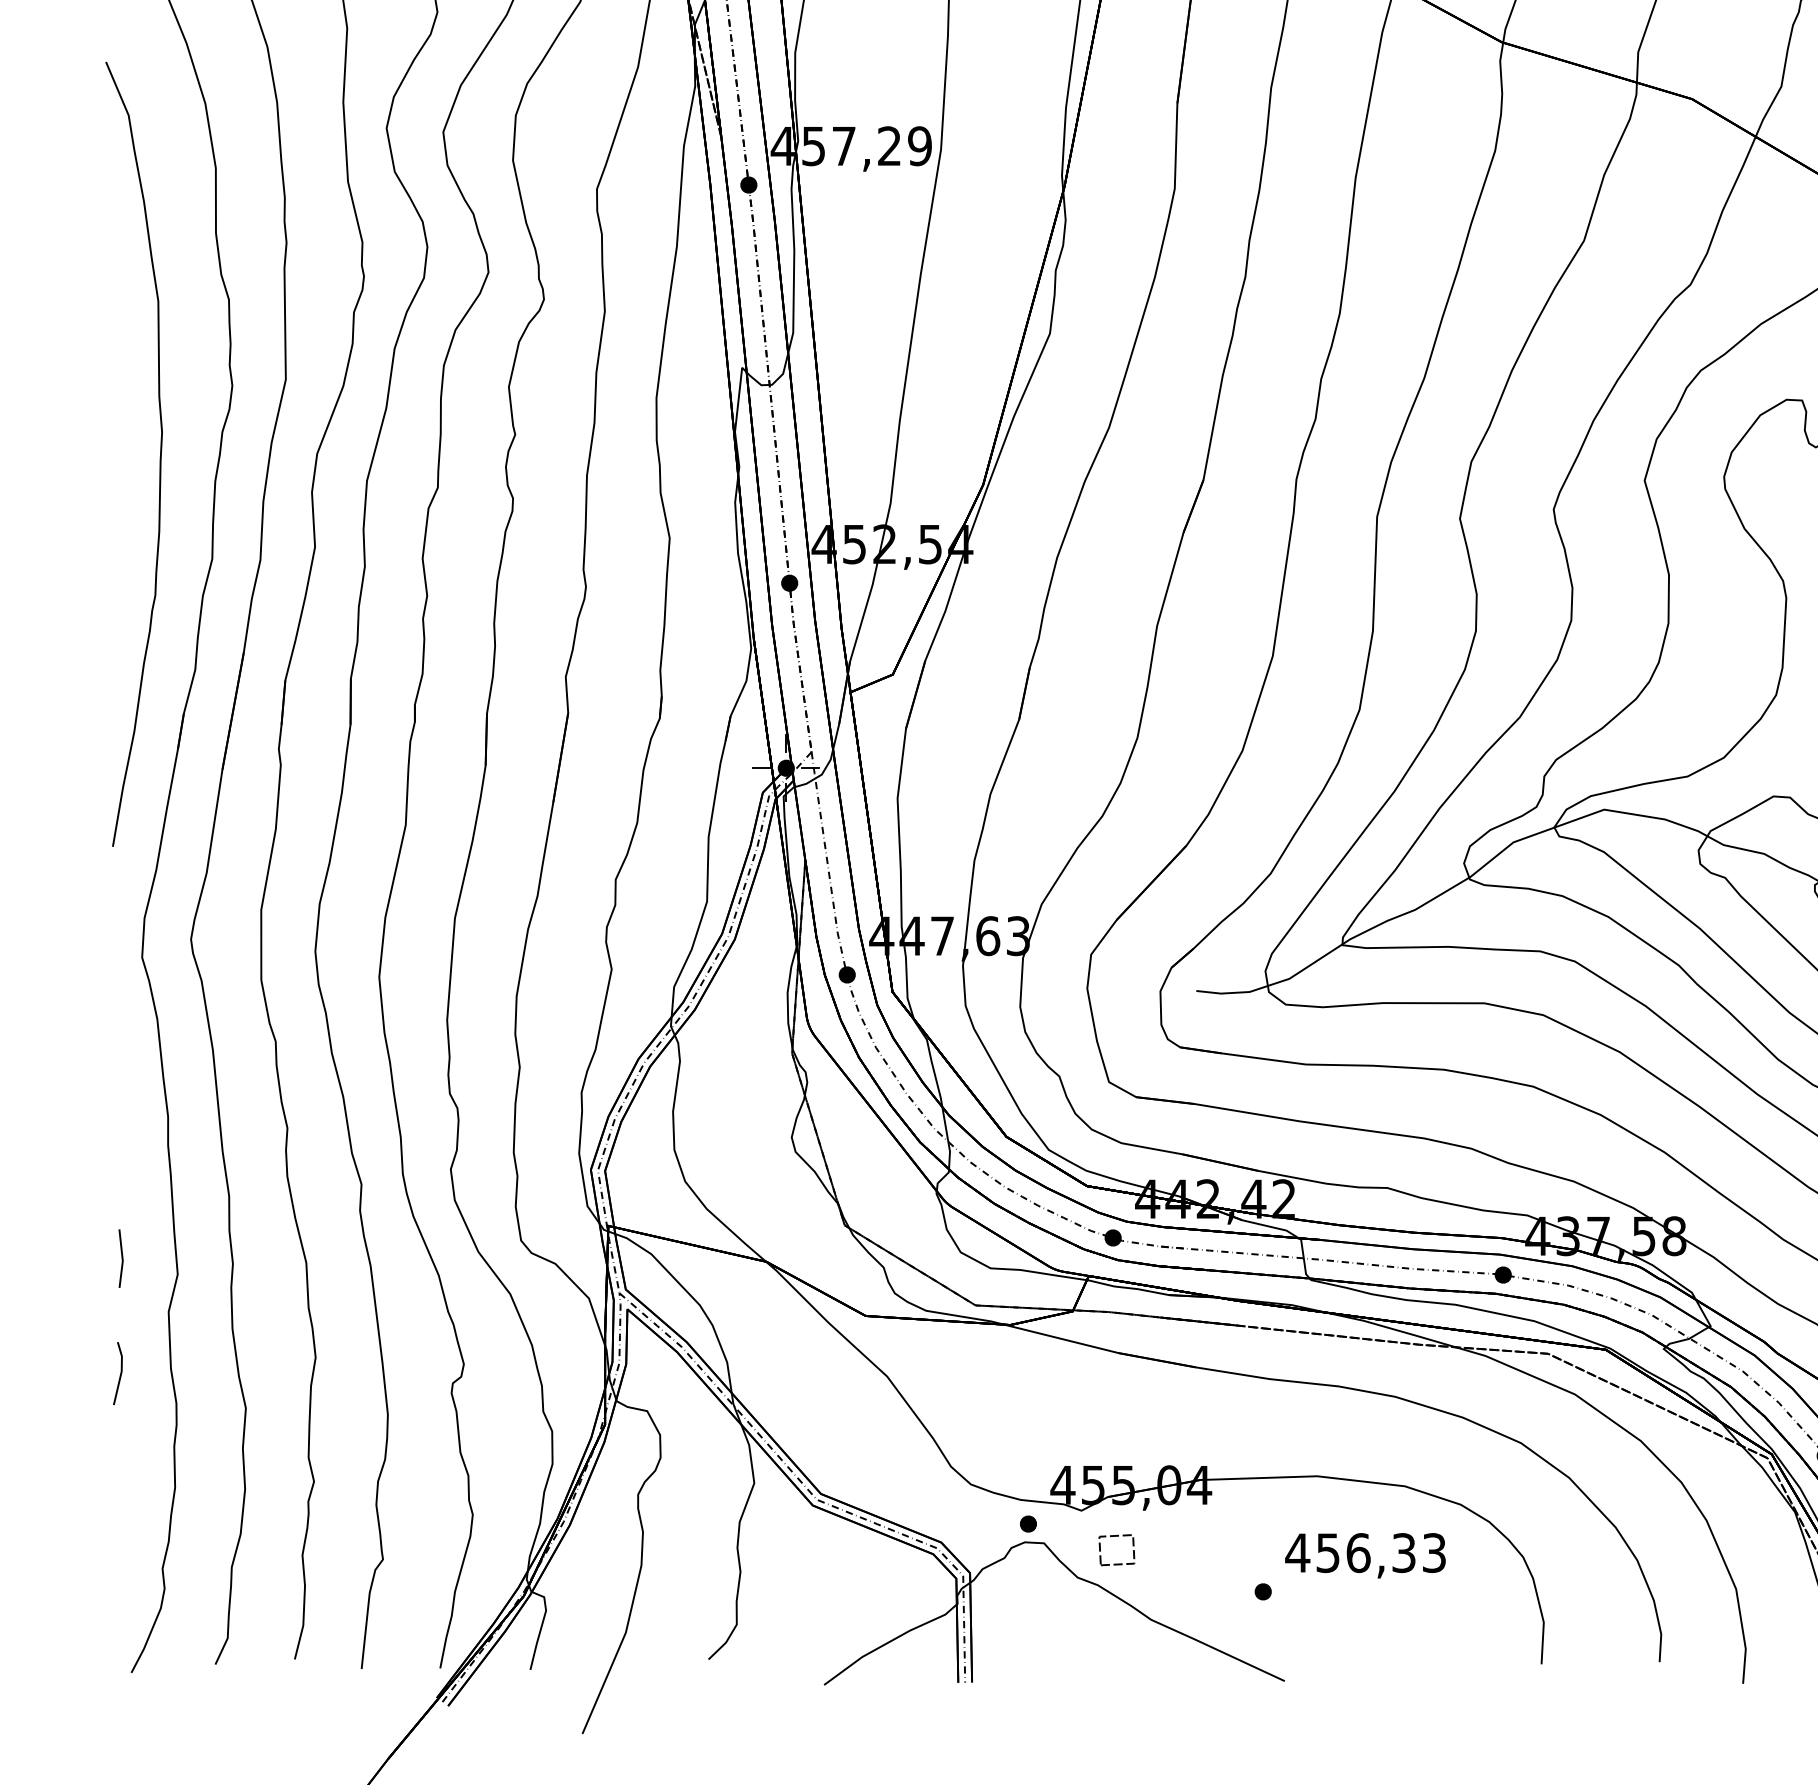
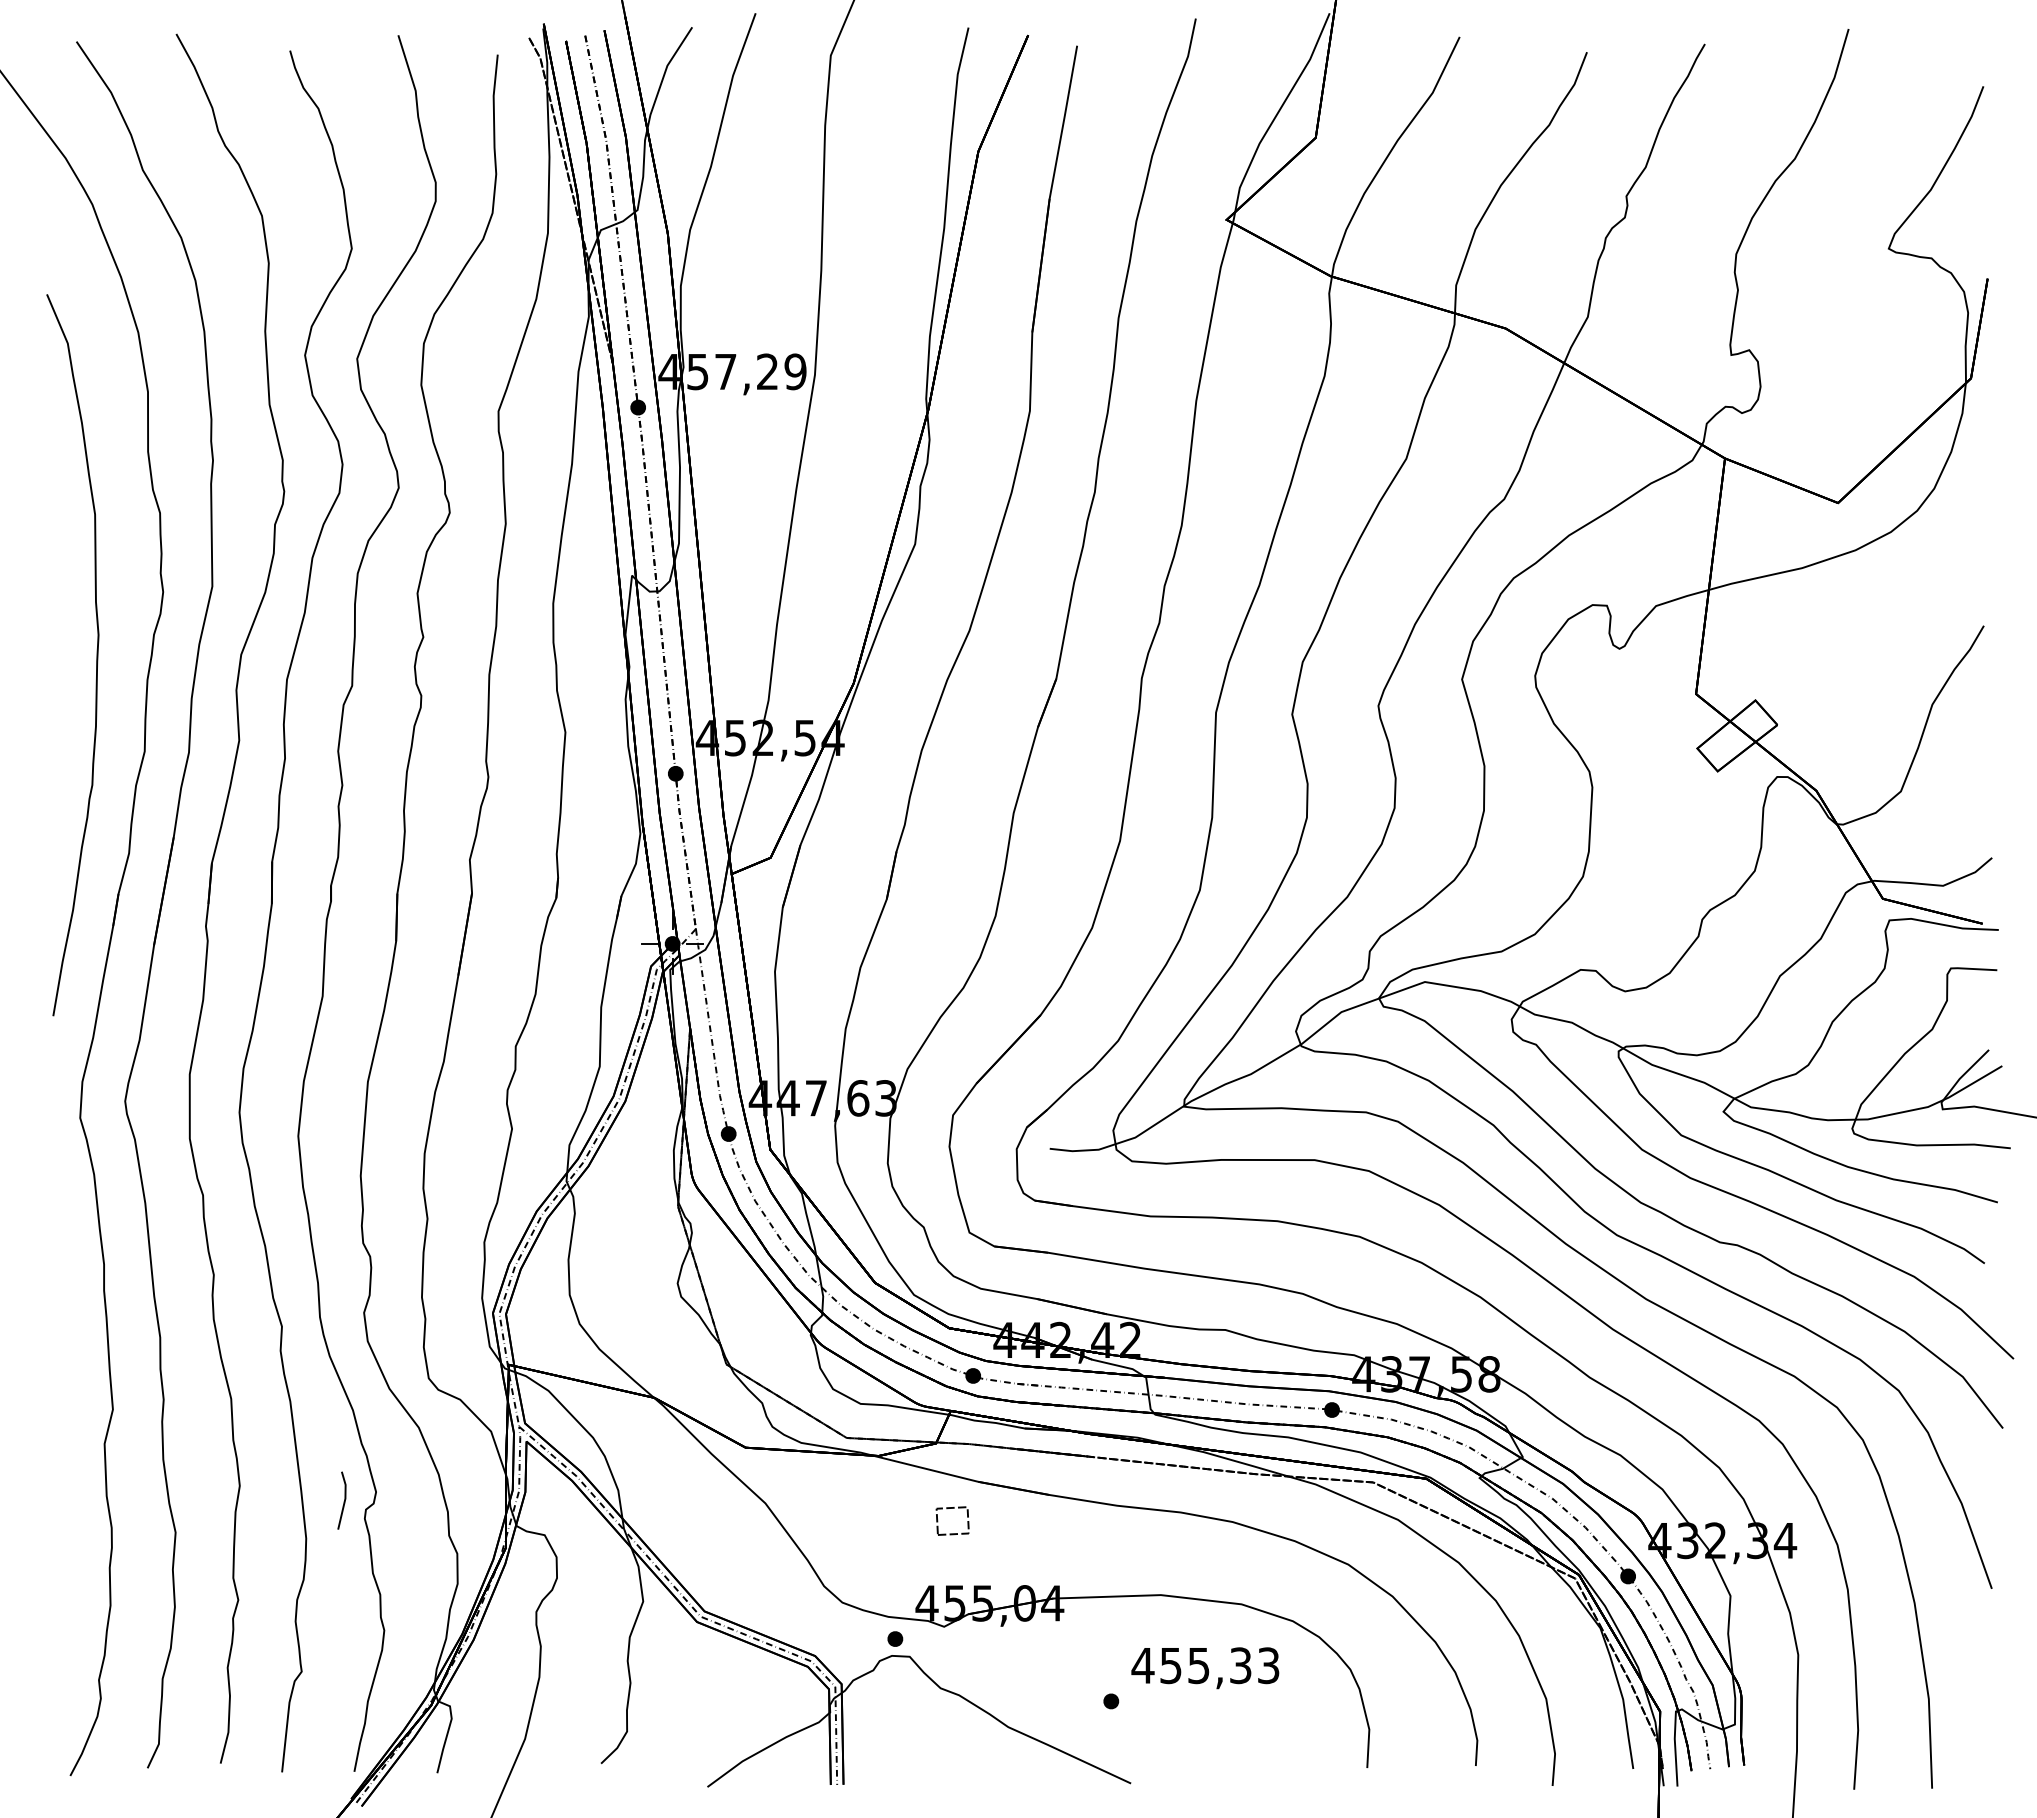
line: (121, 1258) -> (61, 1394), removed
line: (119, 1374) -> (343, 1501), moved
part: (1116, 1536) -> (952, 1508), moved
text: (1359, 1552) -> (1199, 1665), 456,33 -> 455,33

